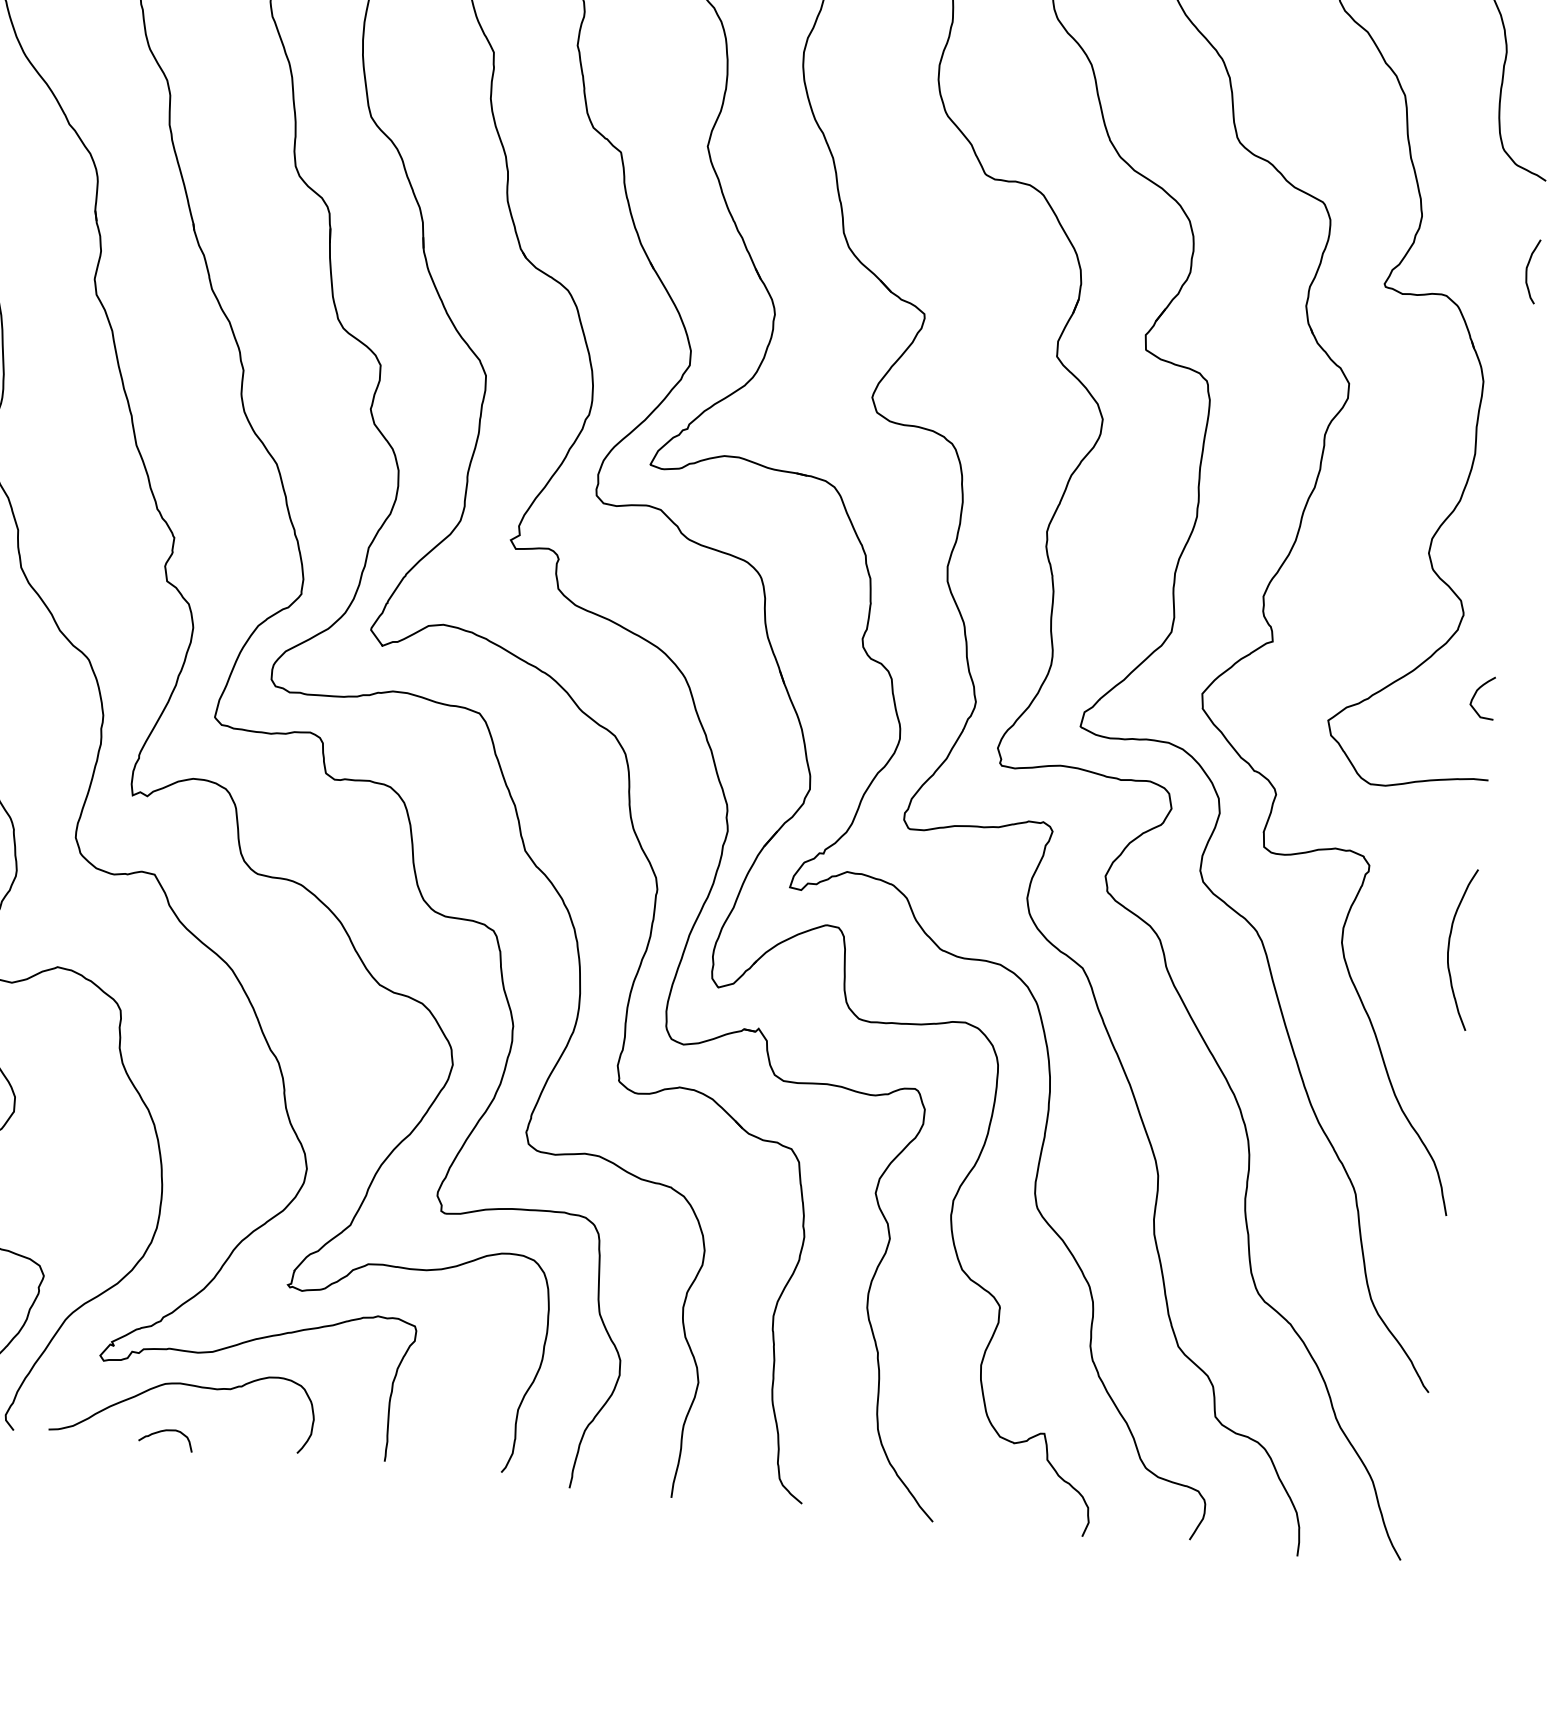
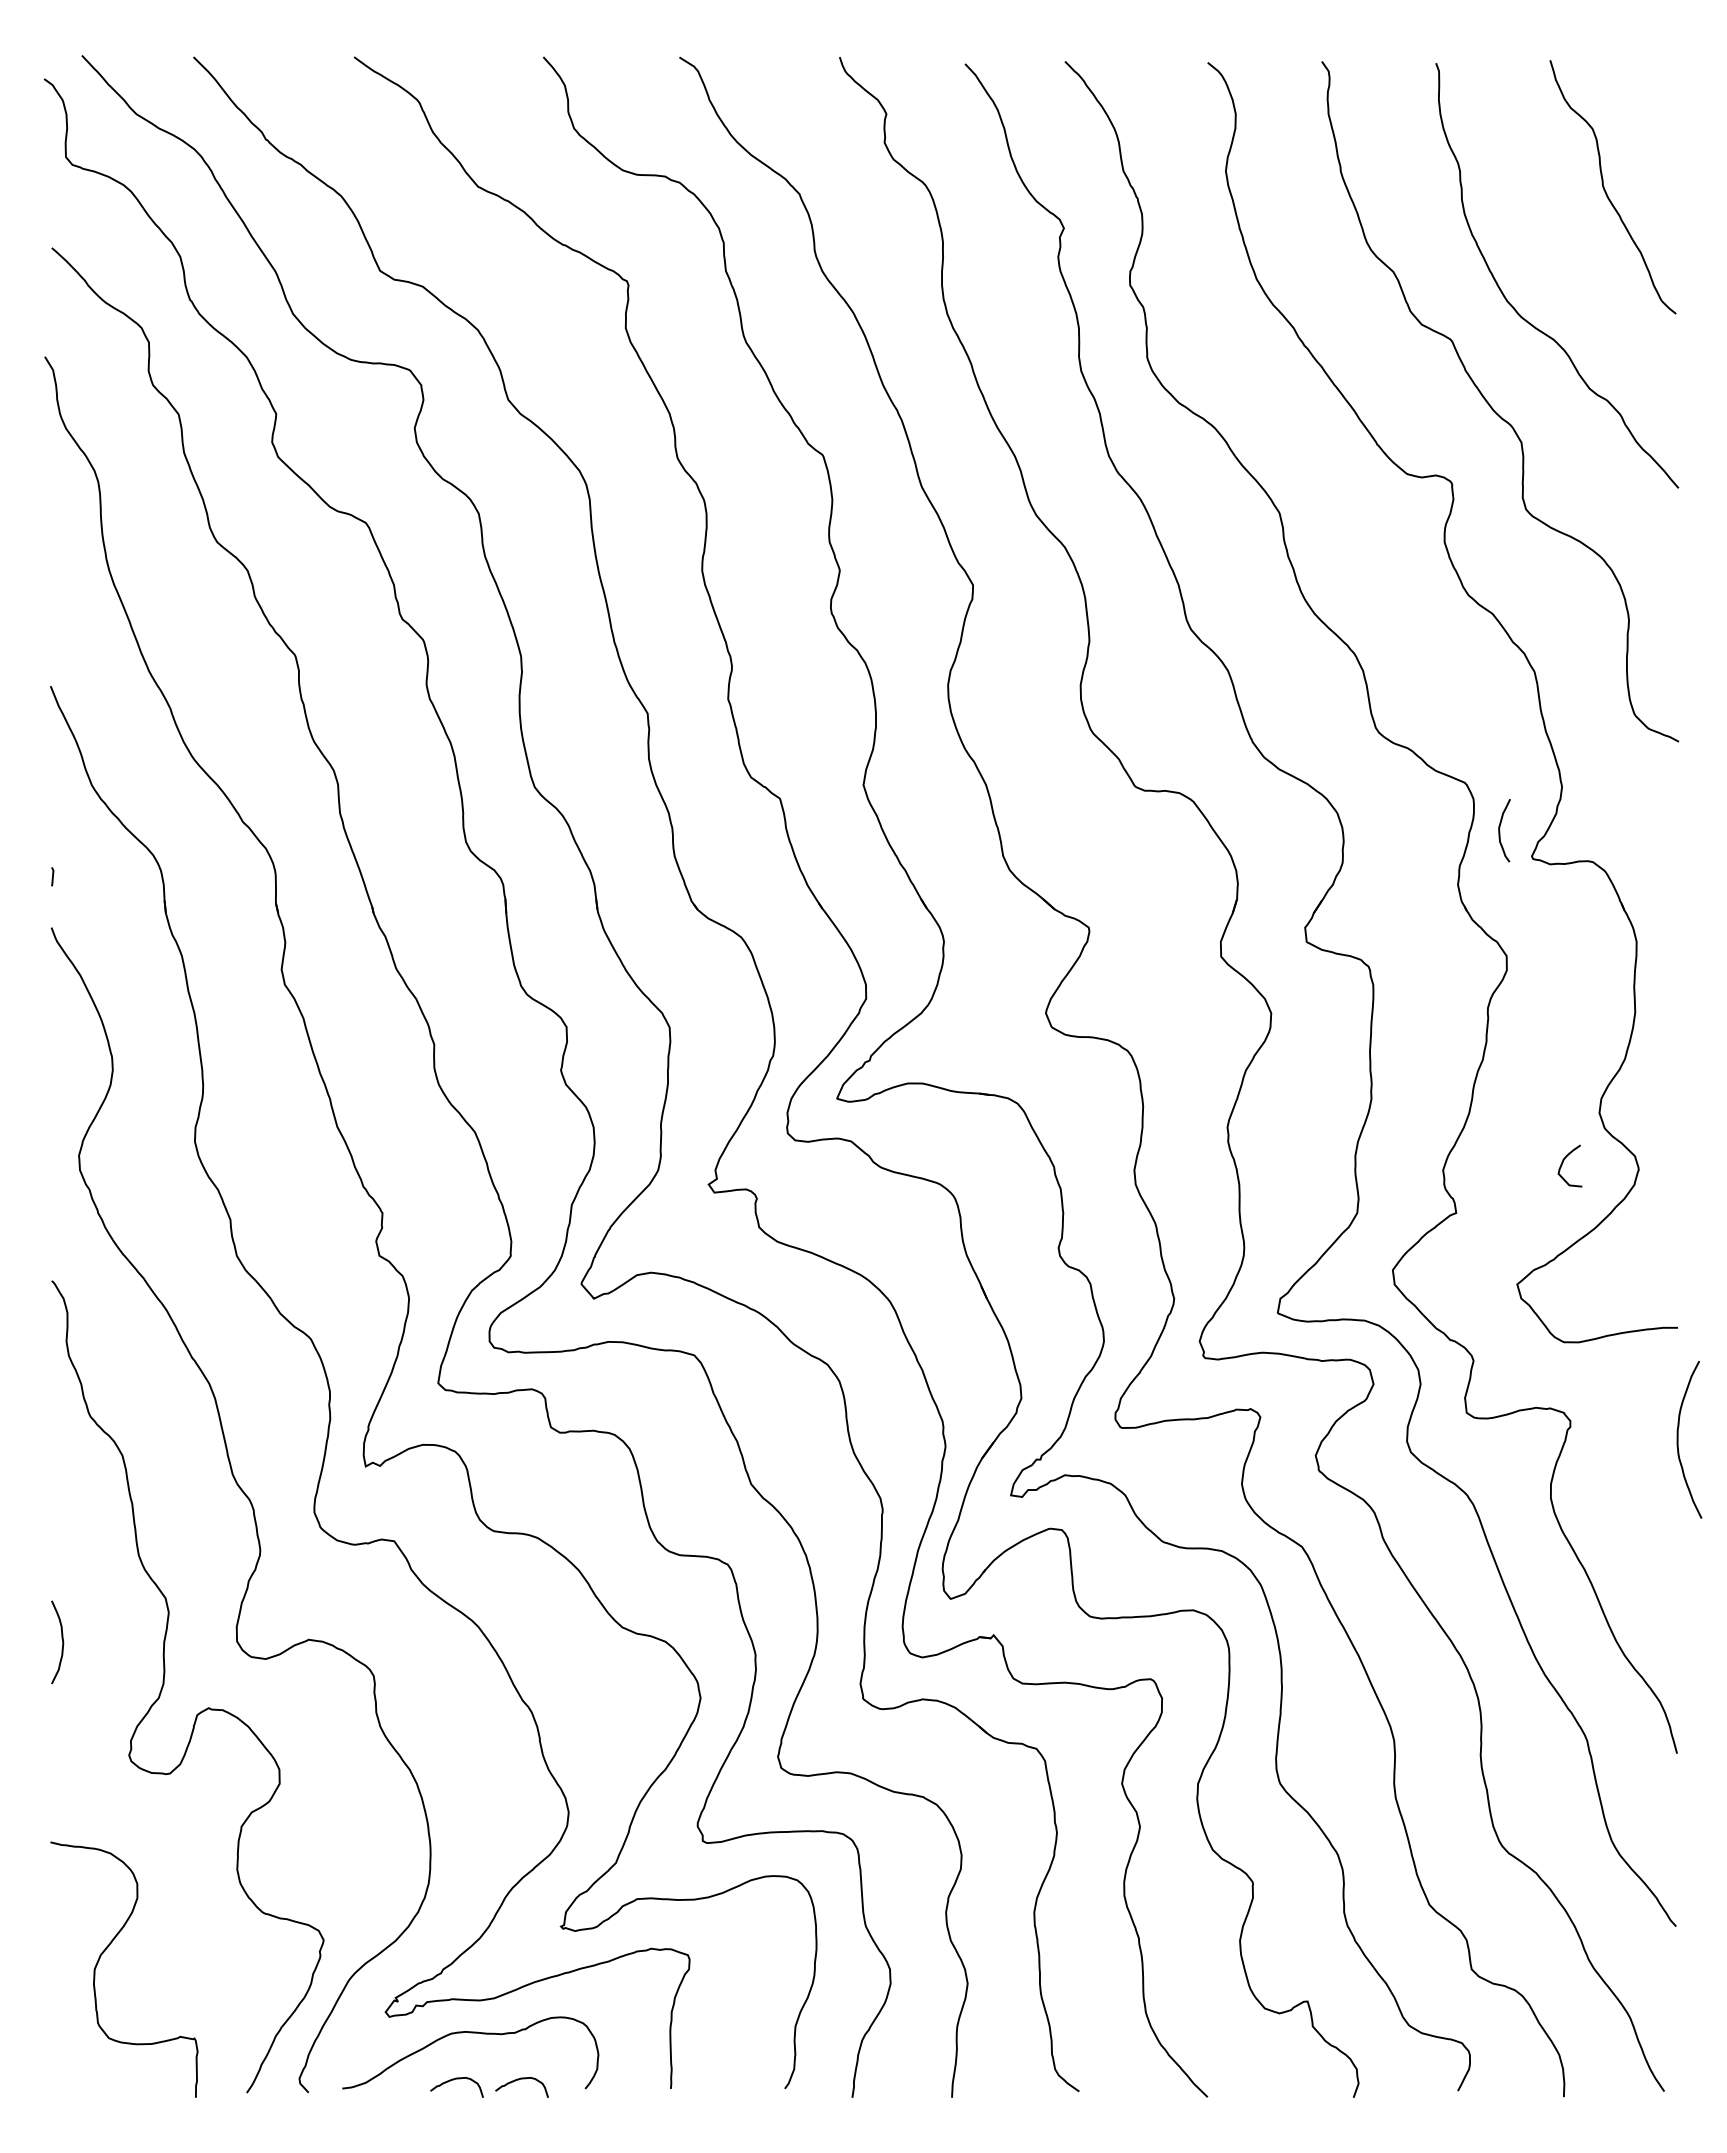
curve: (1527, 270) -> (1500, 830), moved
curve: (1476, 694) -> (1563, 1163), moved
curve: (1449, 947) -> (1678, 1439), moved
curve: (229, 1438) -> (518, 2080), added

